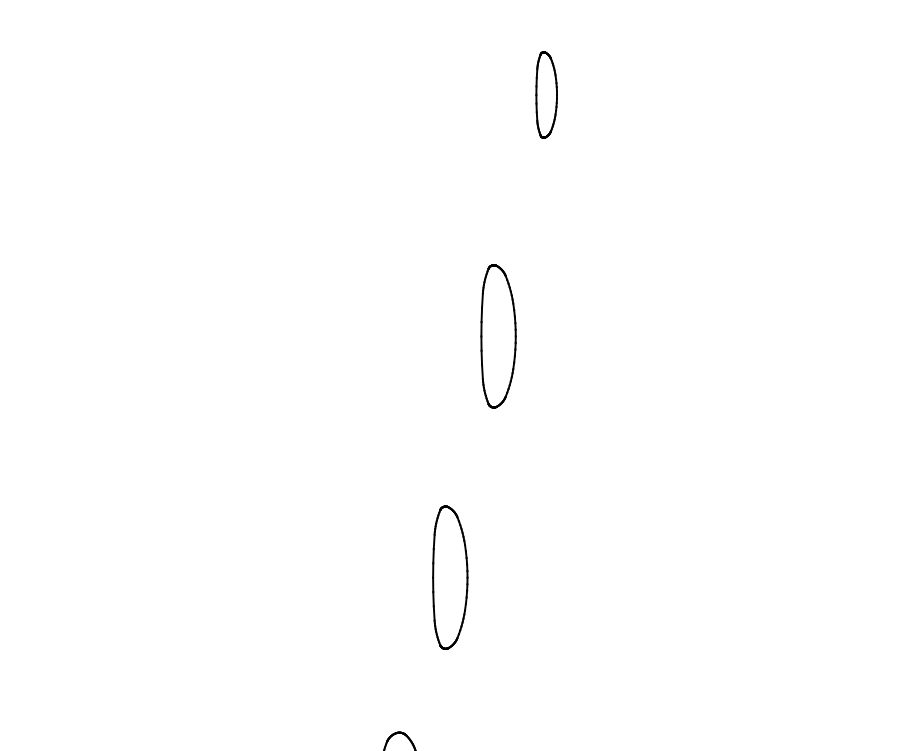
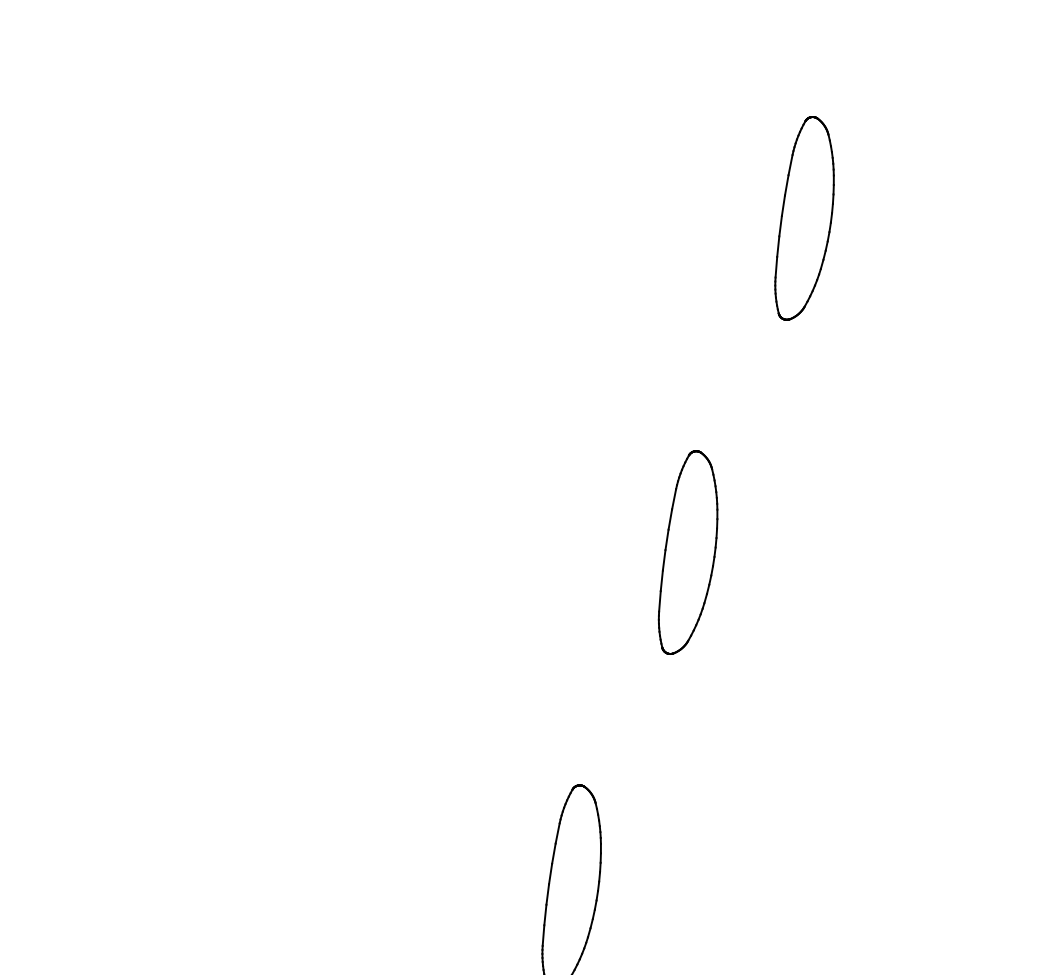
part: (546, 94) -> (806, 218), size x1.67

